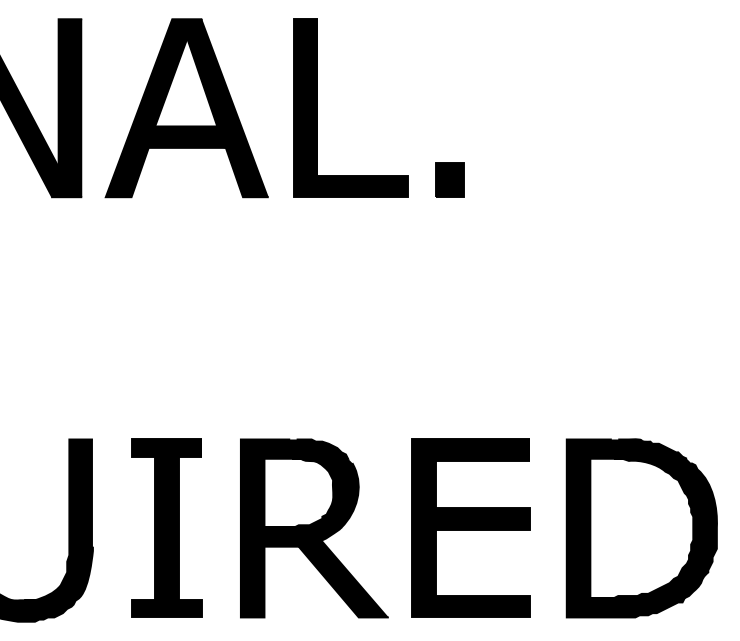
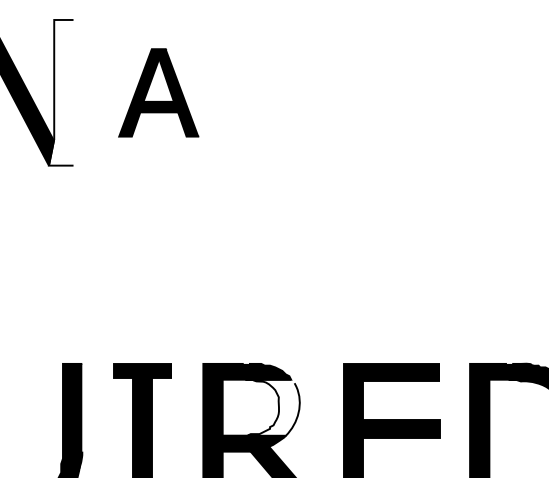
part: (317, 107) -> (266, 92), removed
fill: (67, 108) -> (61, 93), removed
part: (186, 108) -> (158, 93), size x0.6
part: (449, 179) -> (374, 151), removed
fill: (311, 492) -> (261, 407), removed

